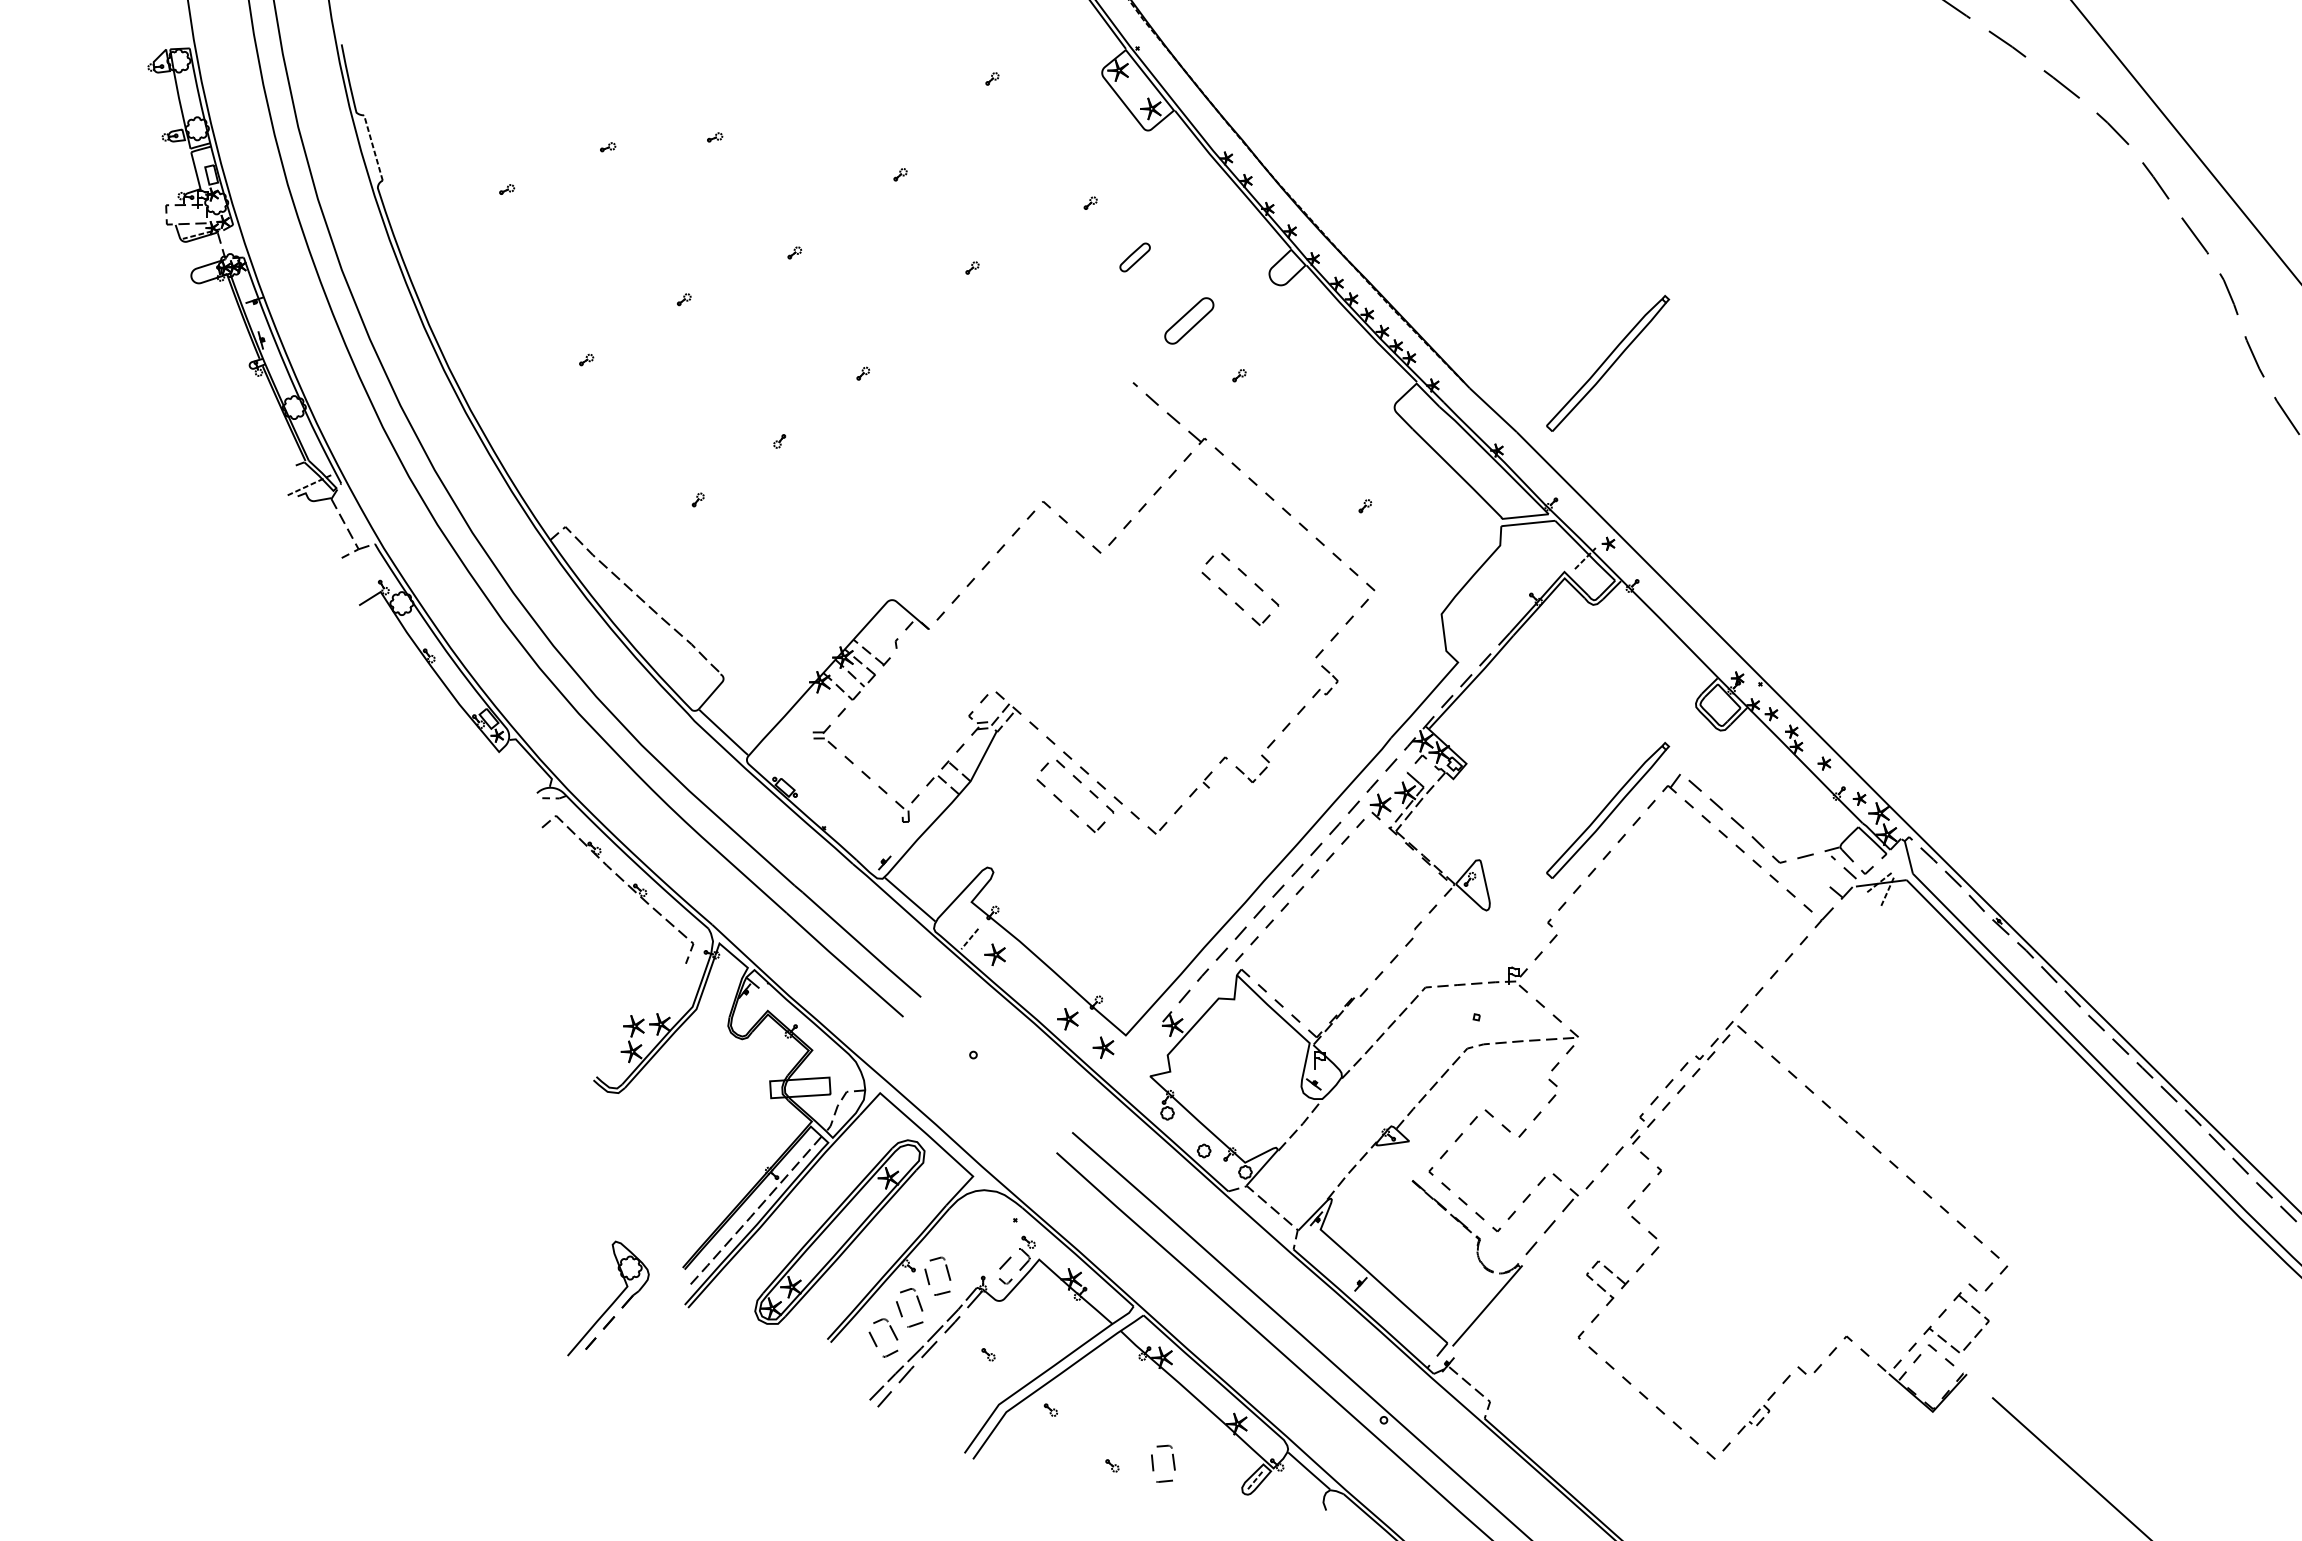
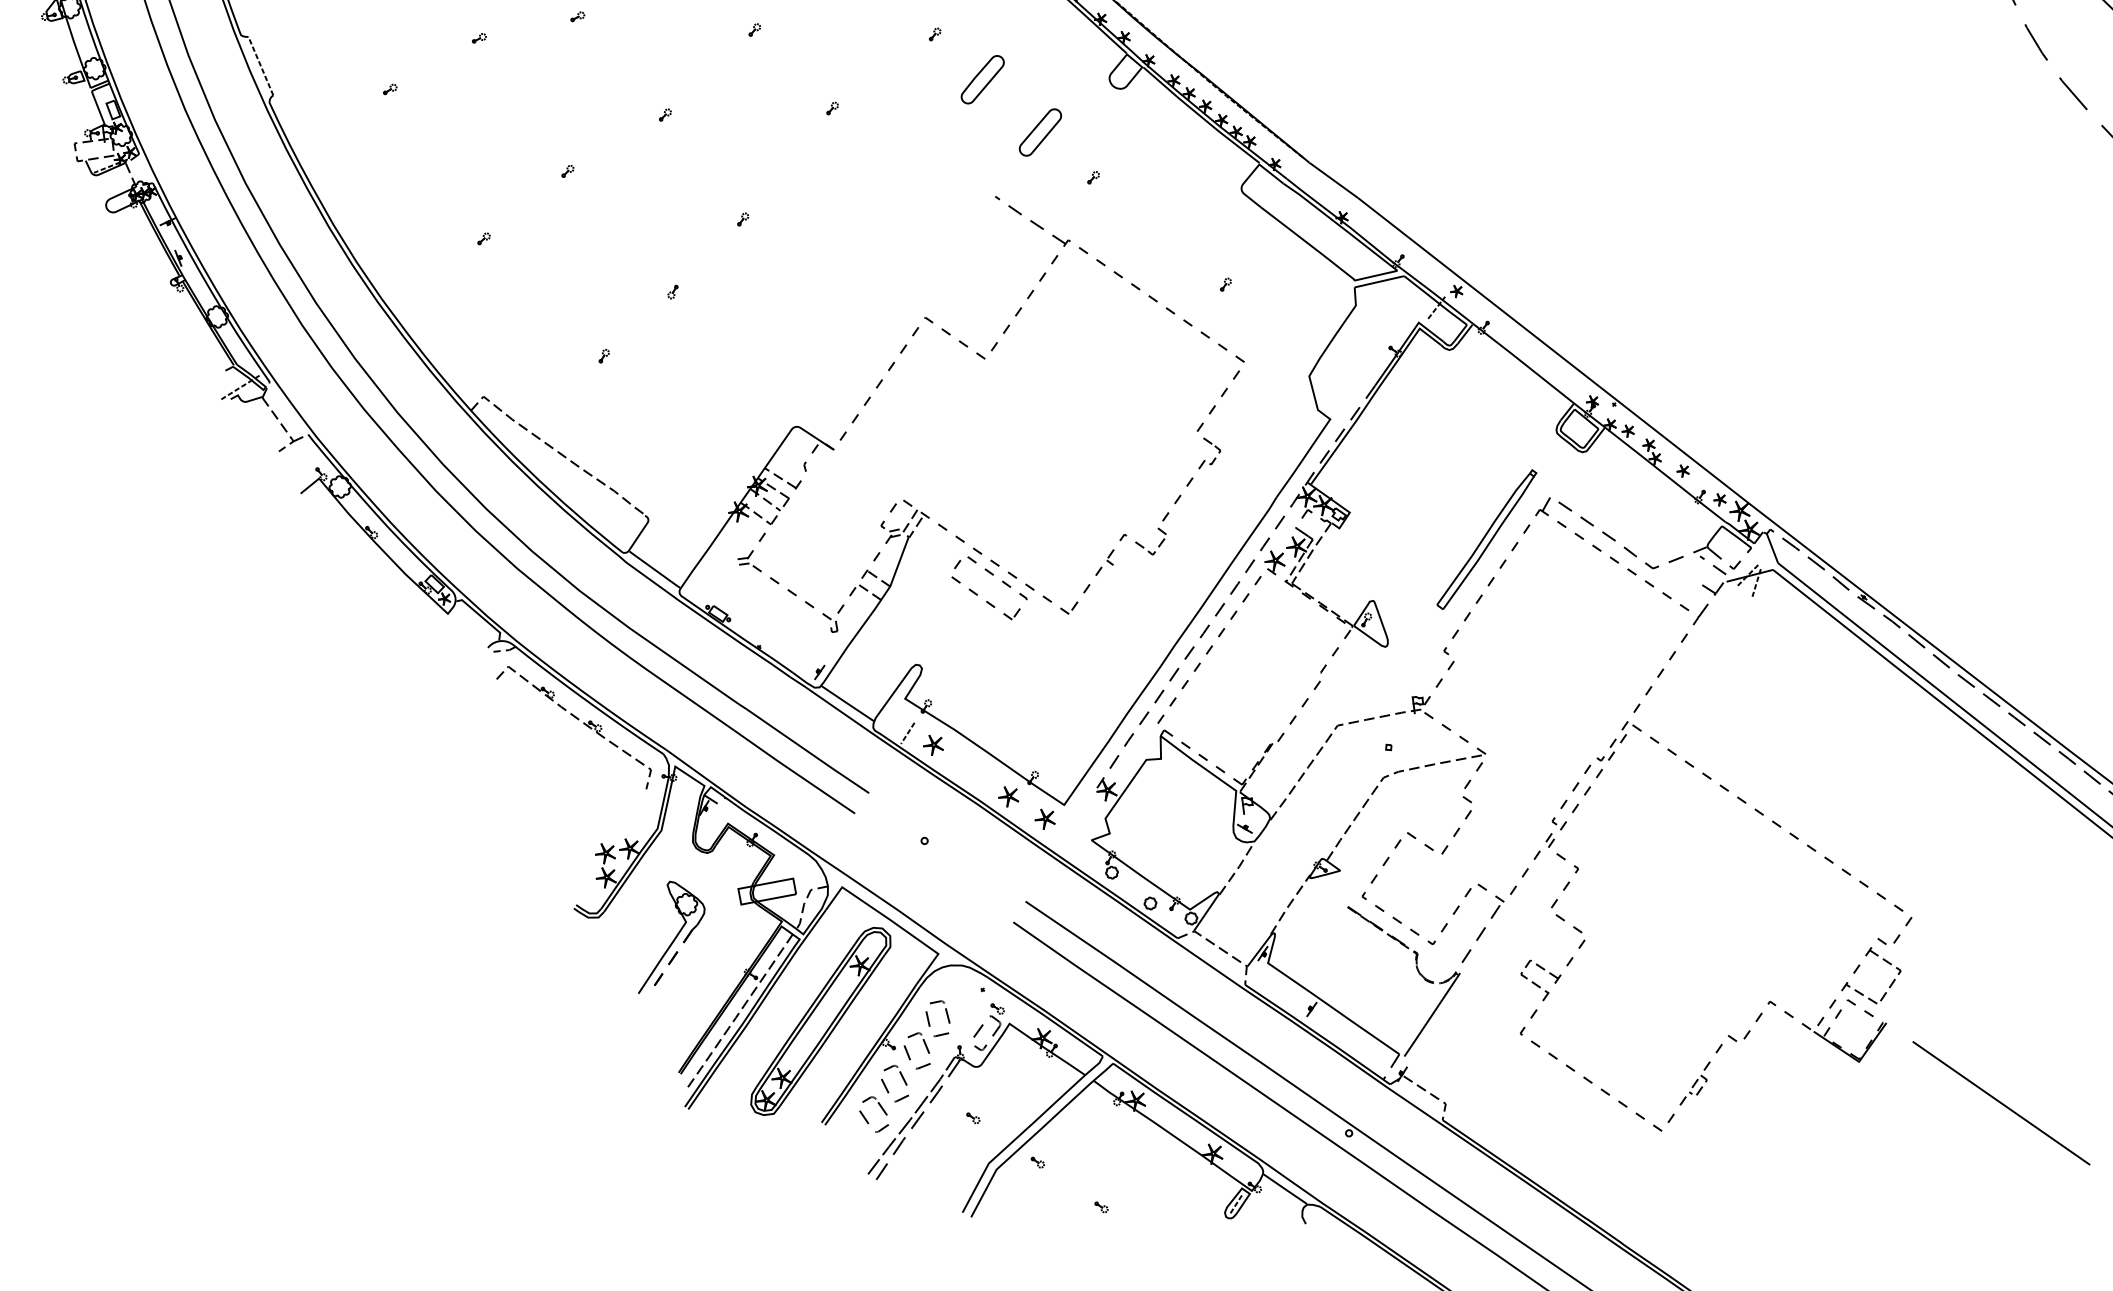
part: (1134, 257) -> (982, 79), size x1.67
part: (1608, 362) -> (1435, 122), removed
part: (1245, 576) -> (1122, 363), removed
part: (608, 1298) -> (669, 935), moved
part: (1172, 1461) -> (946, 1015), moved

